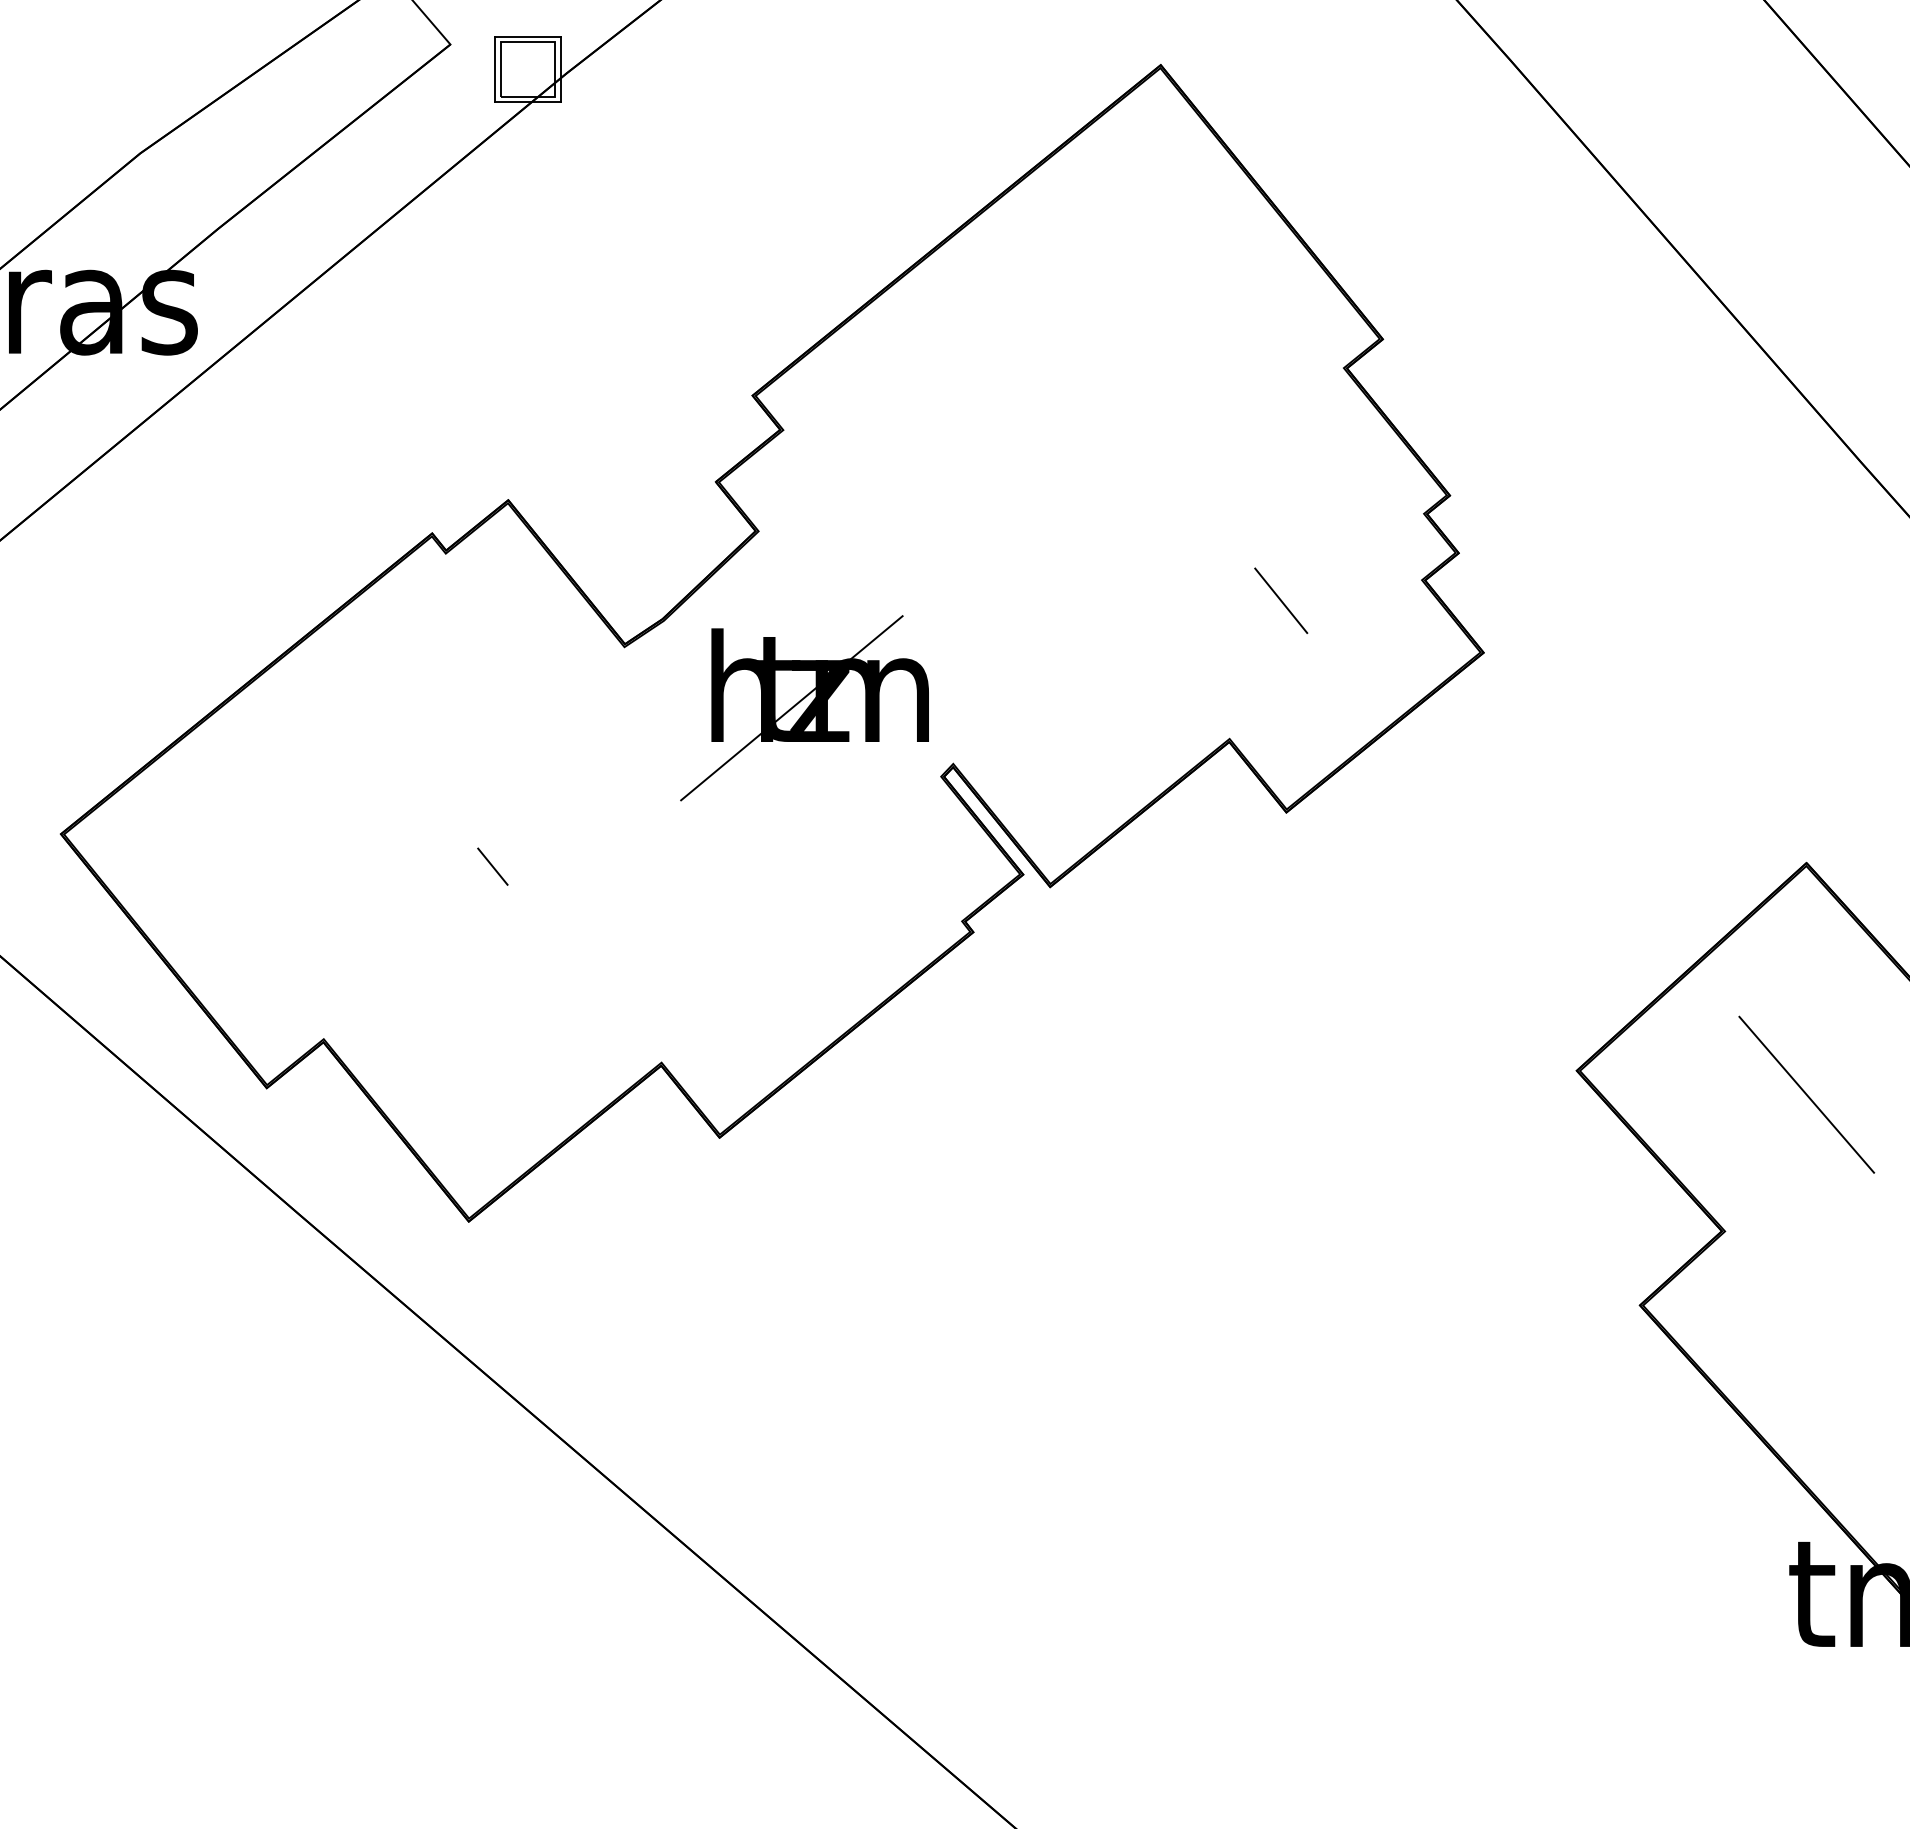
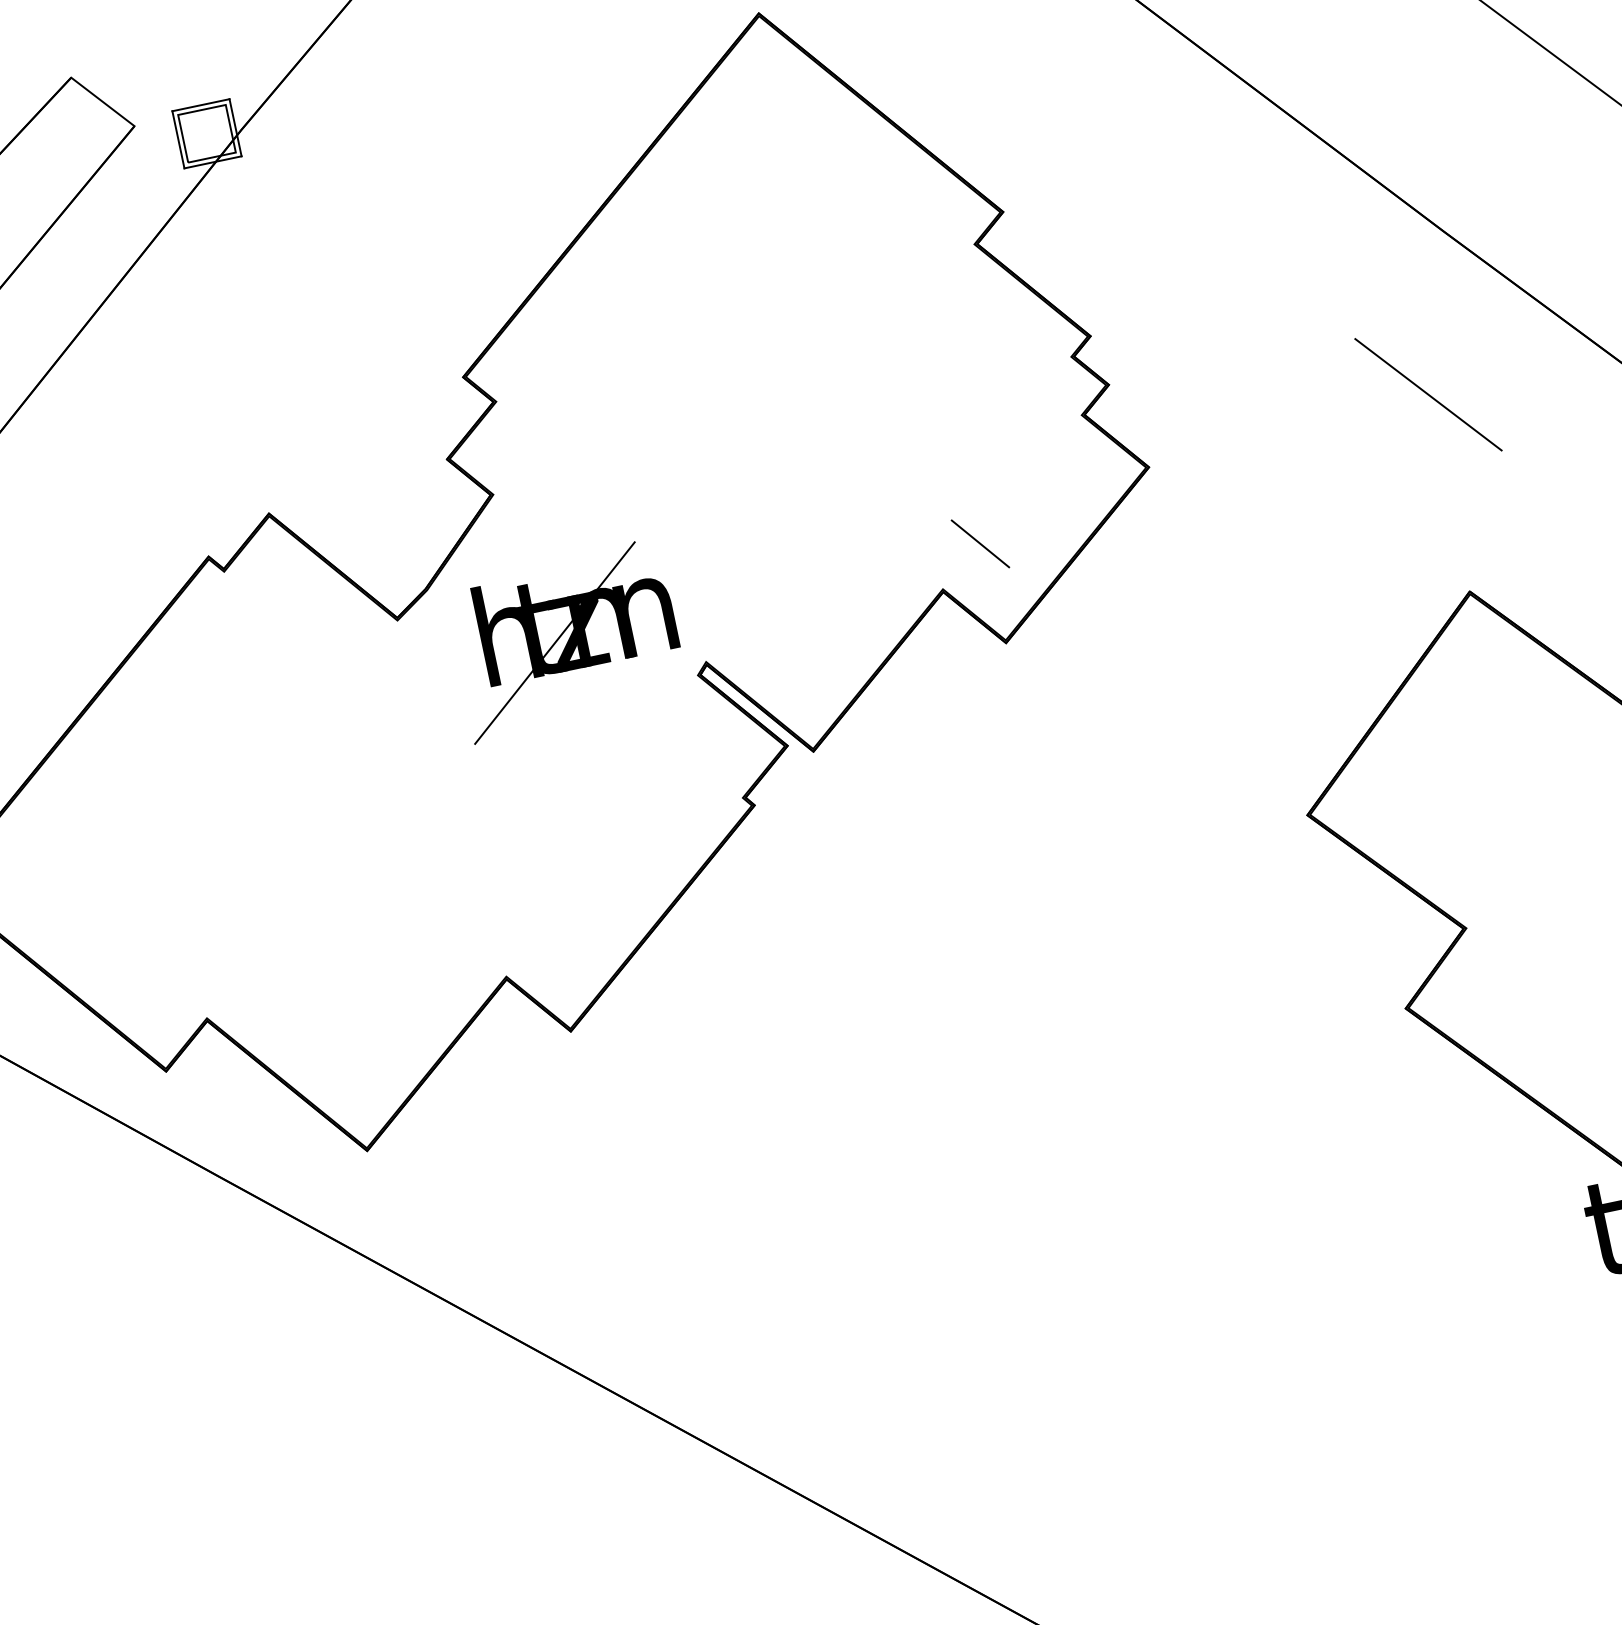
line: (1281, 600) -> (980, 543), moved
line: (492, 866) -> (322, 836), removed
line: (1806, 1094) -> (1428, 394), moved

